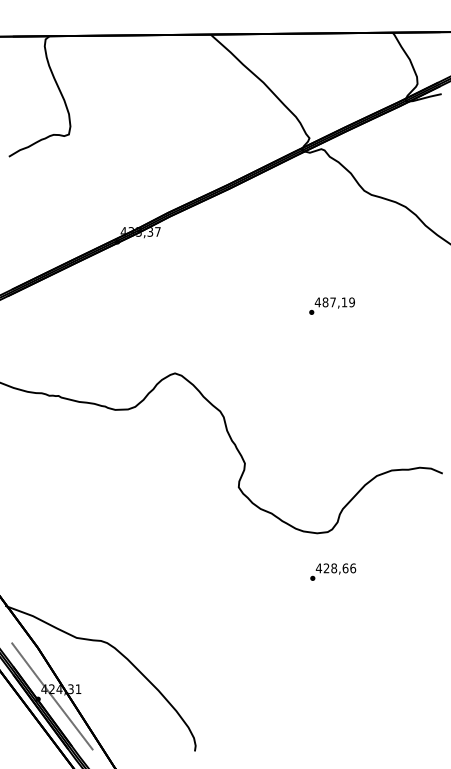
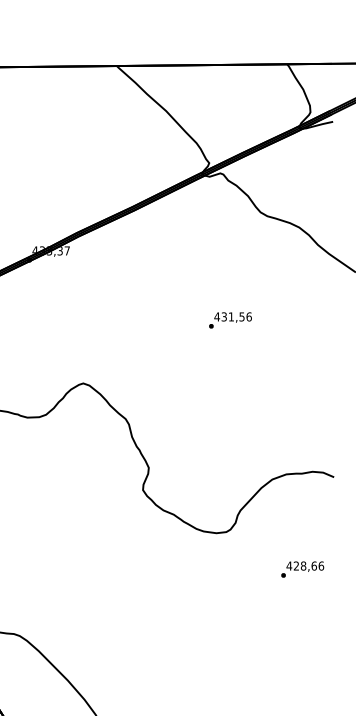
text: (338, 302) -> (236, 317), 487,19 -> 431,56
text: (333, 571) -> (302, 568), moved

